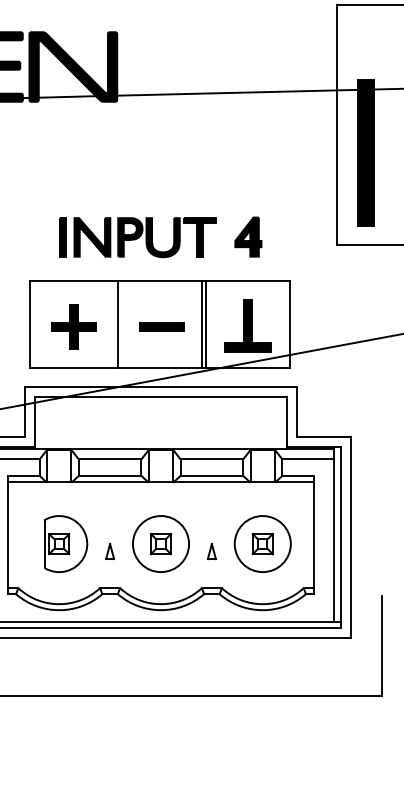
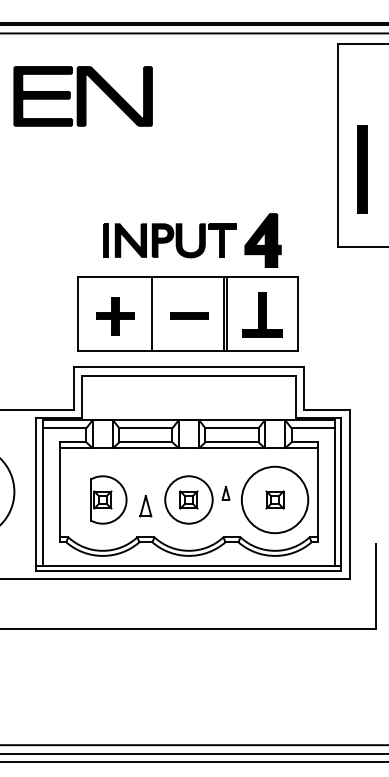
part: (366, 153) -> (362, 169), size x0.7
part: (247, 236) -> (262, 239), size x1.6
circle: (262, 543) -> (274, 499), size x1.4
part: (109, 551) -> (145, 506), size x1.6
part: (211, 551) -> (225, 493), moved

